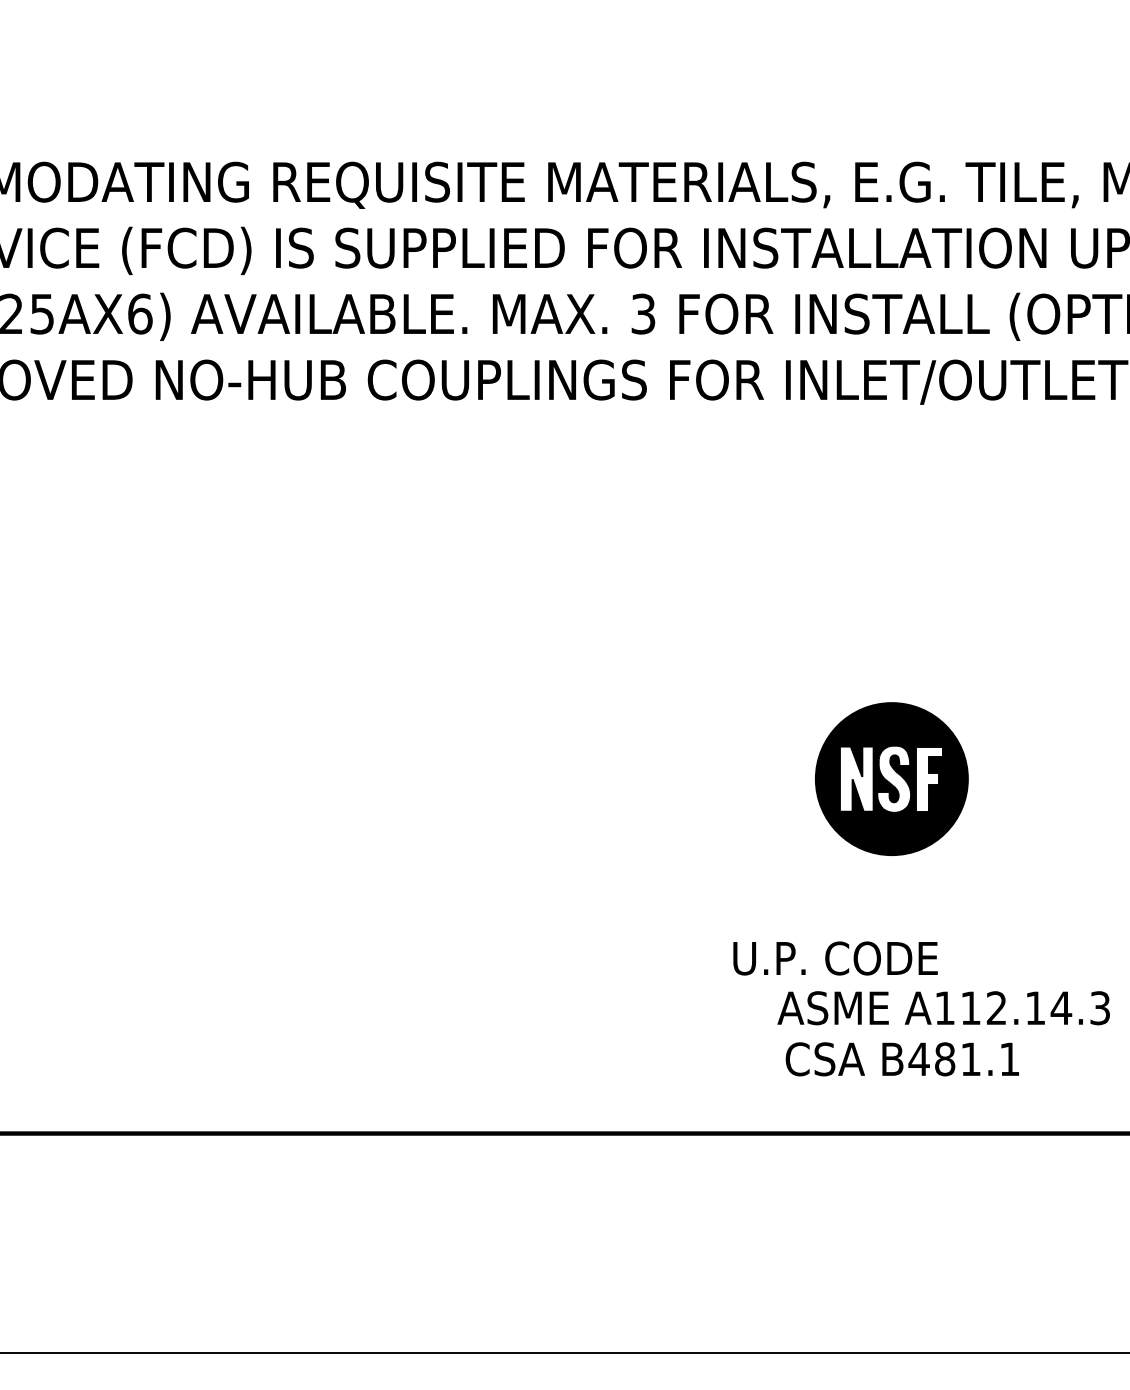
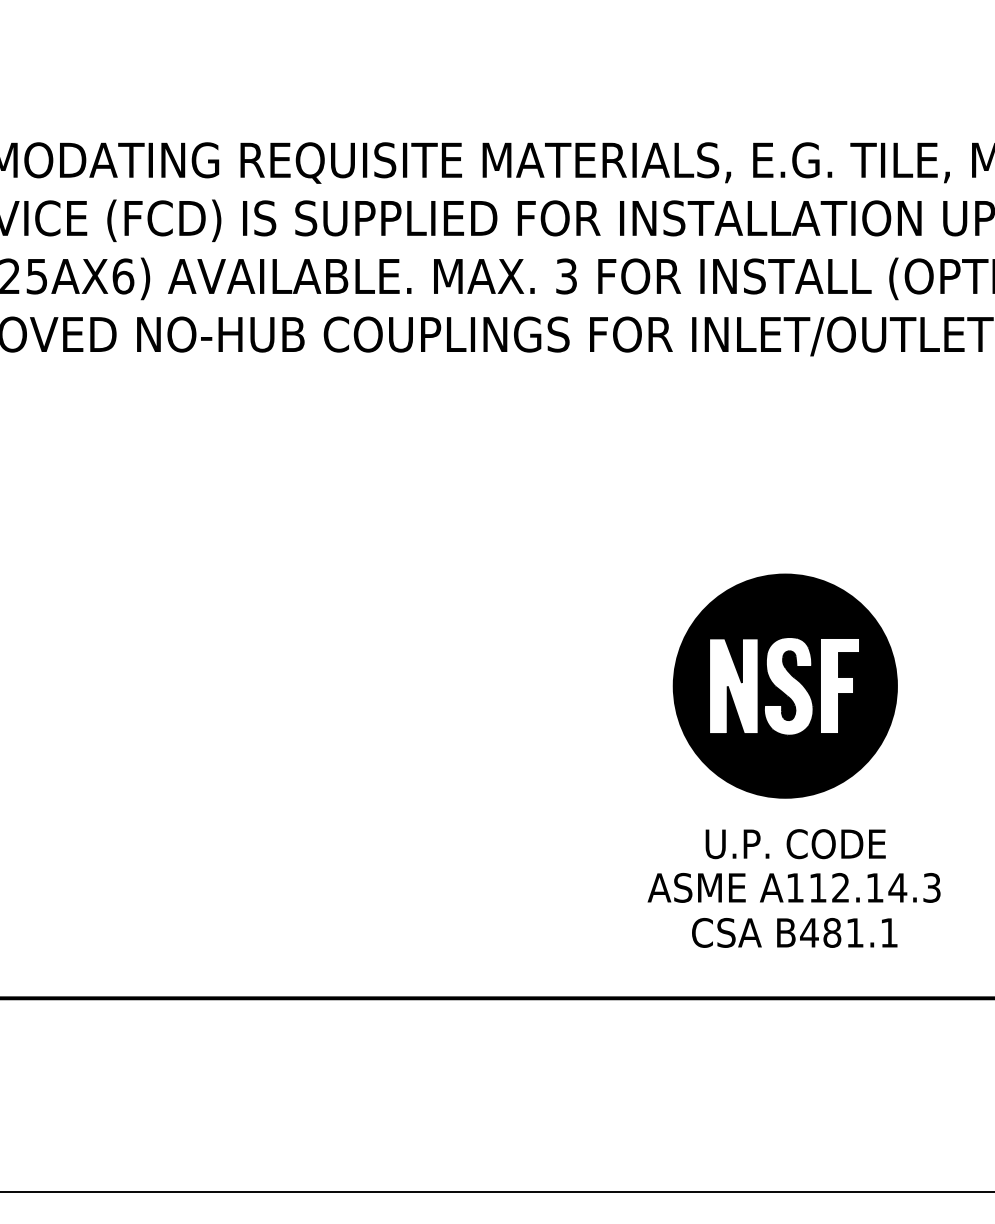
part: (891, 778) -> (785, 685), size x1.67
text: (835, 958) -> (795, 844), moved
text: (943, 1008) -> (793, 888), moved

